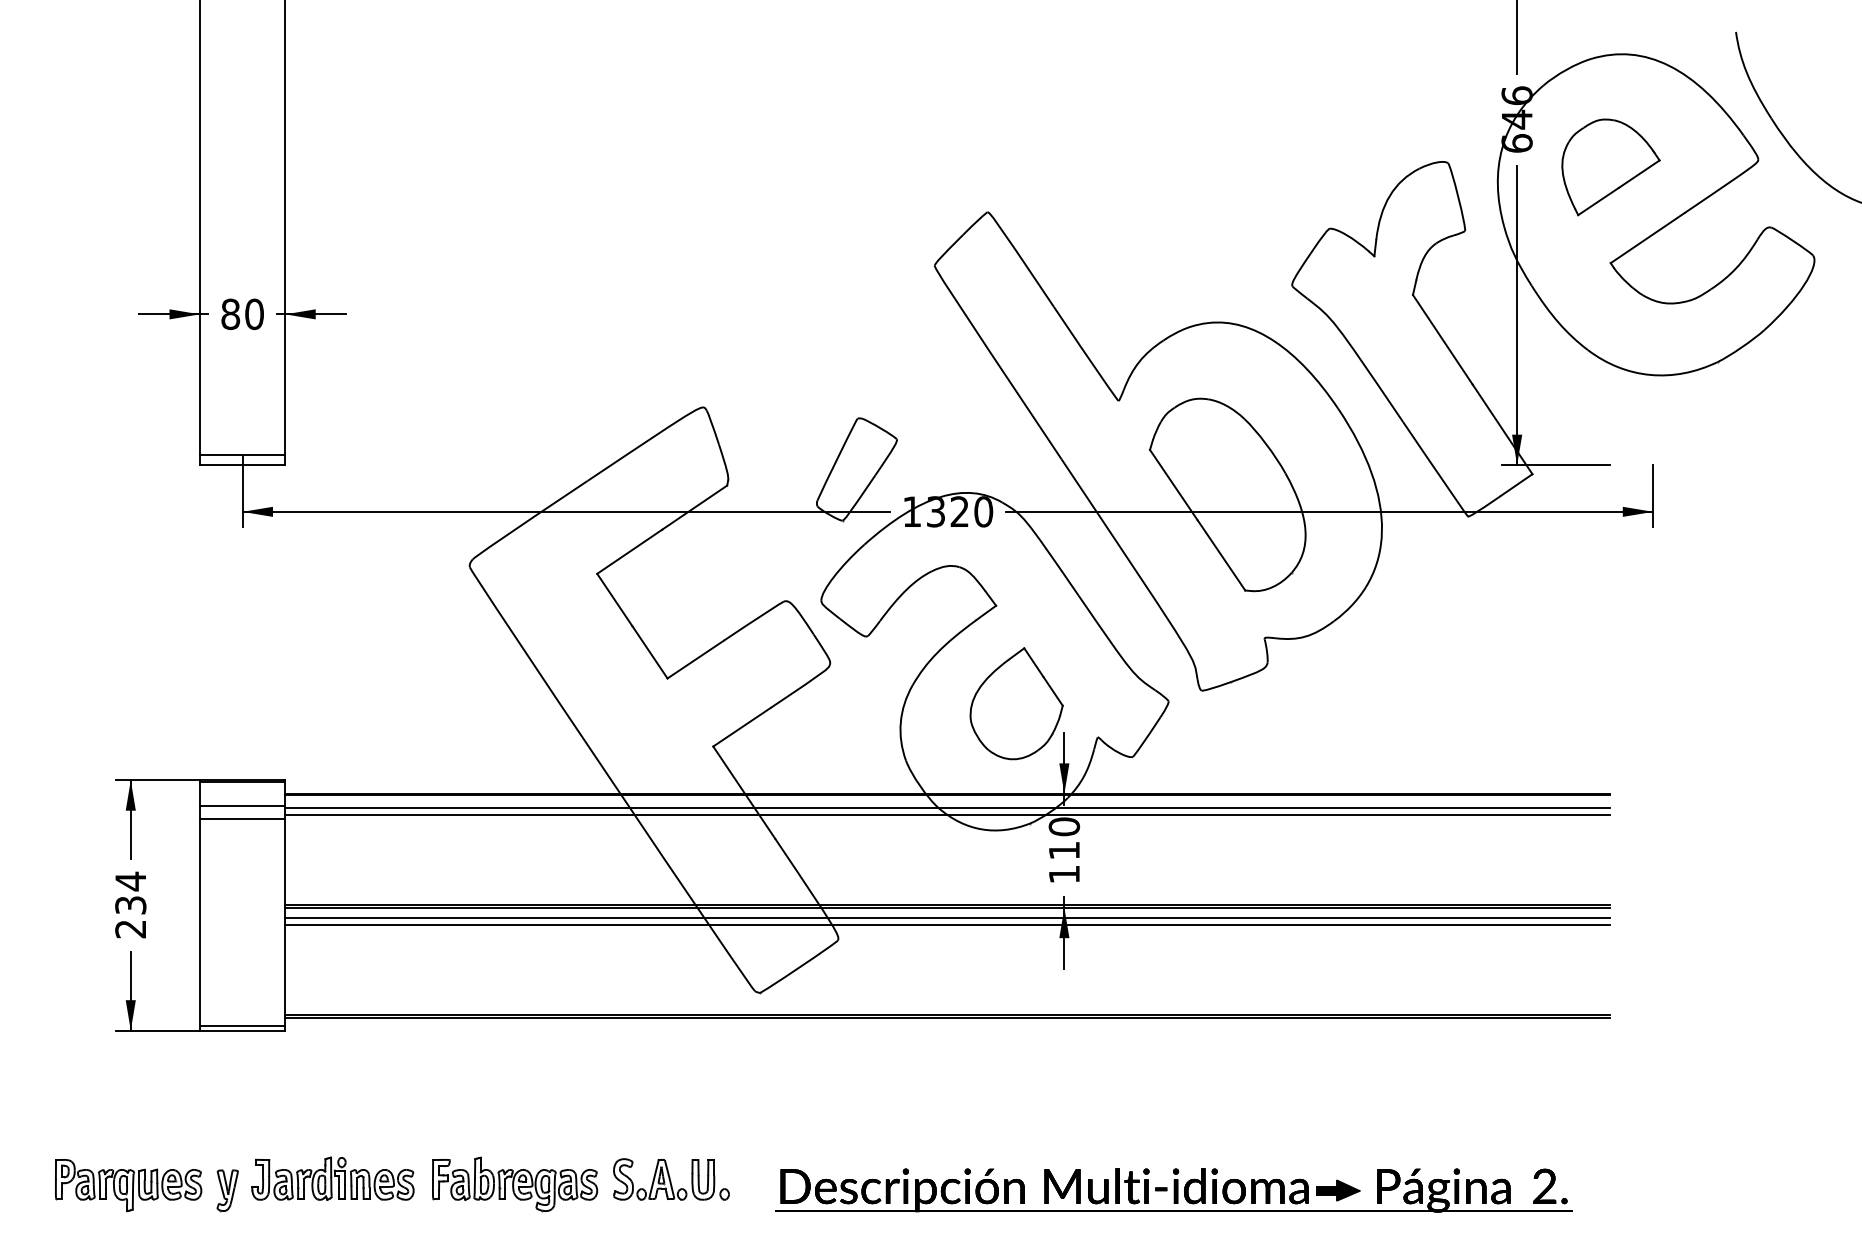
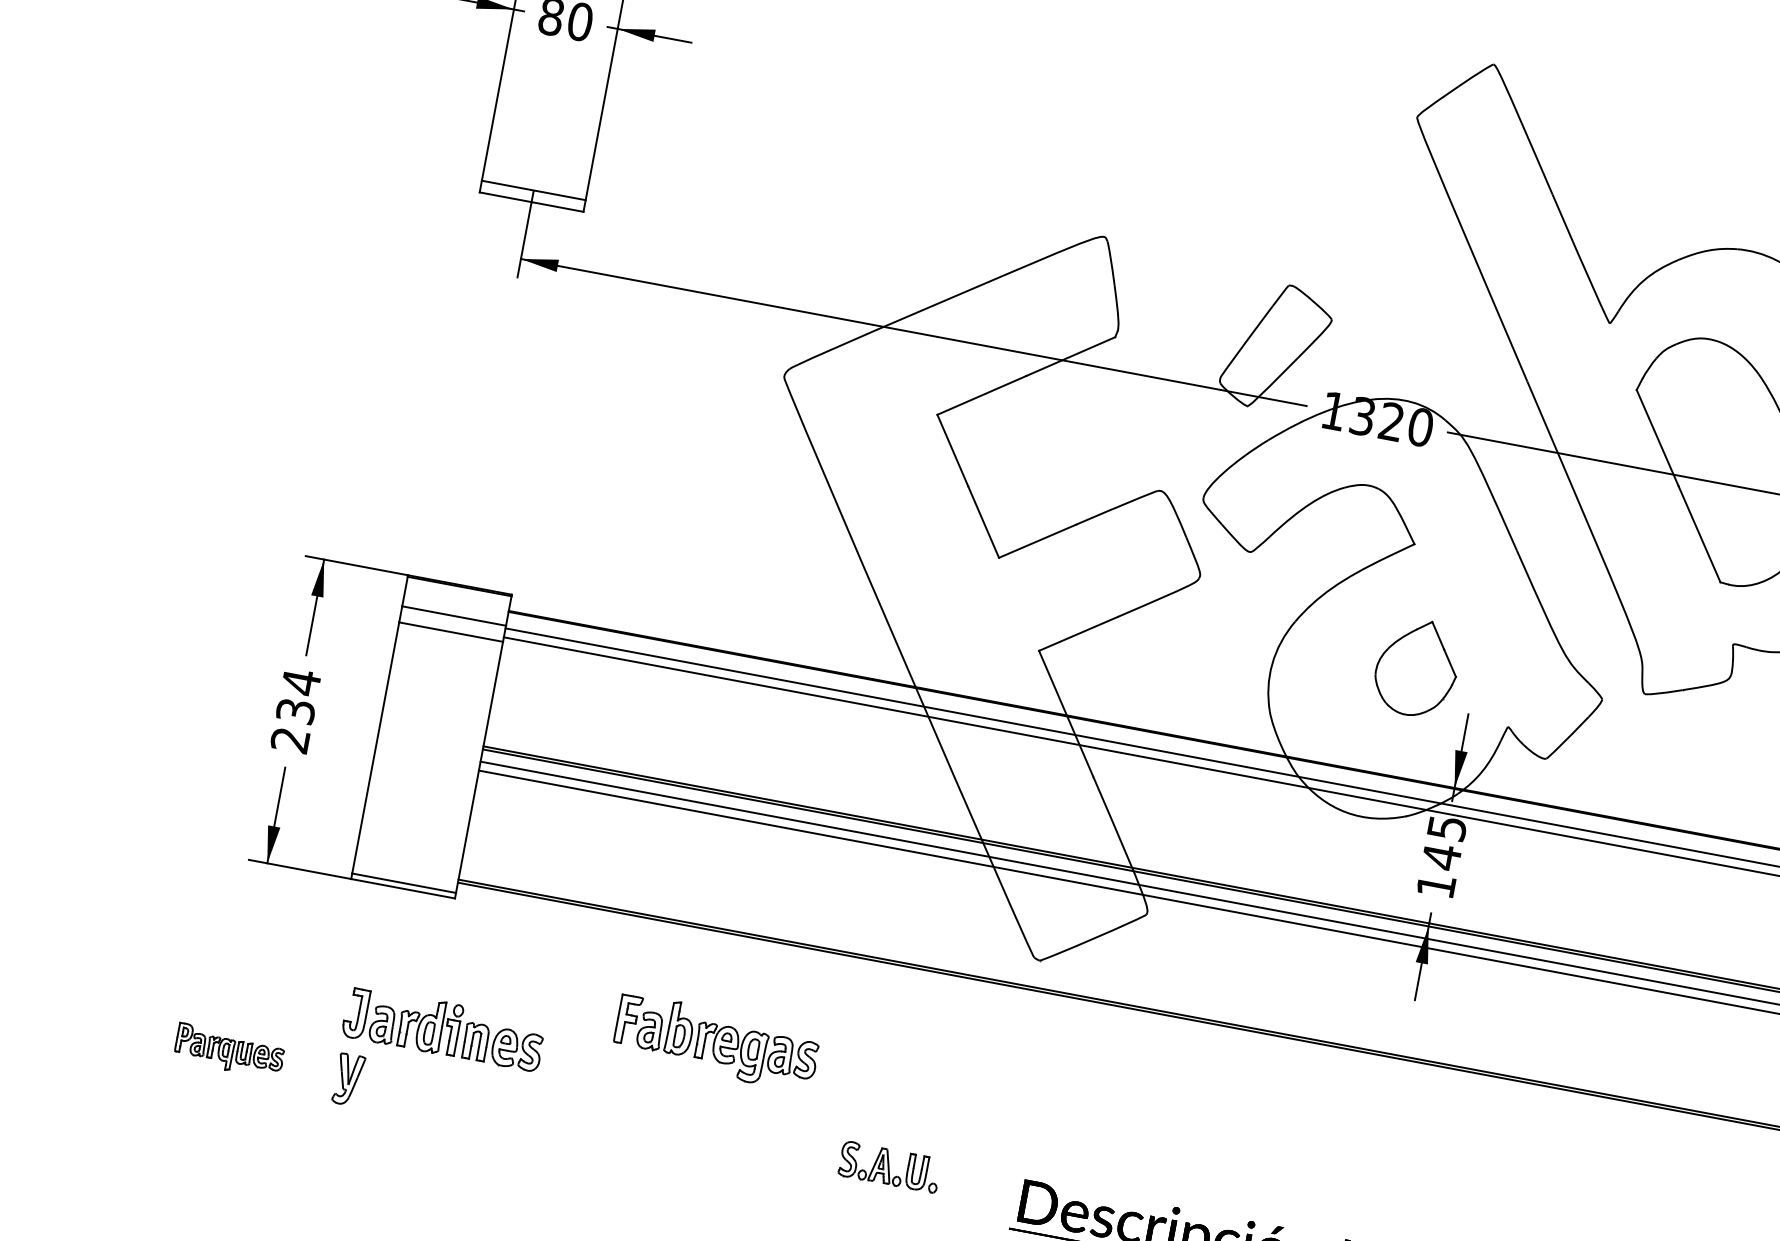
part: (1016, 703) -> (1417, 667), size x0.7
text: (1064, 838) -> (1444, 842), 110 -> 145
part: (332, 1178) -> (443, 1028), moved
part: (671, 1179) -> (889, 1167), size x0.7
part: (515, 1184) -> (717, 1042), moved
part: (128, 1185) -> (229, 1050), size x0.6

